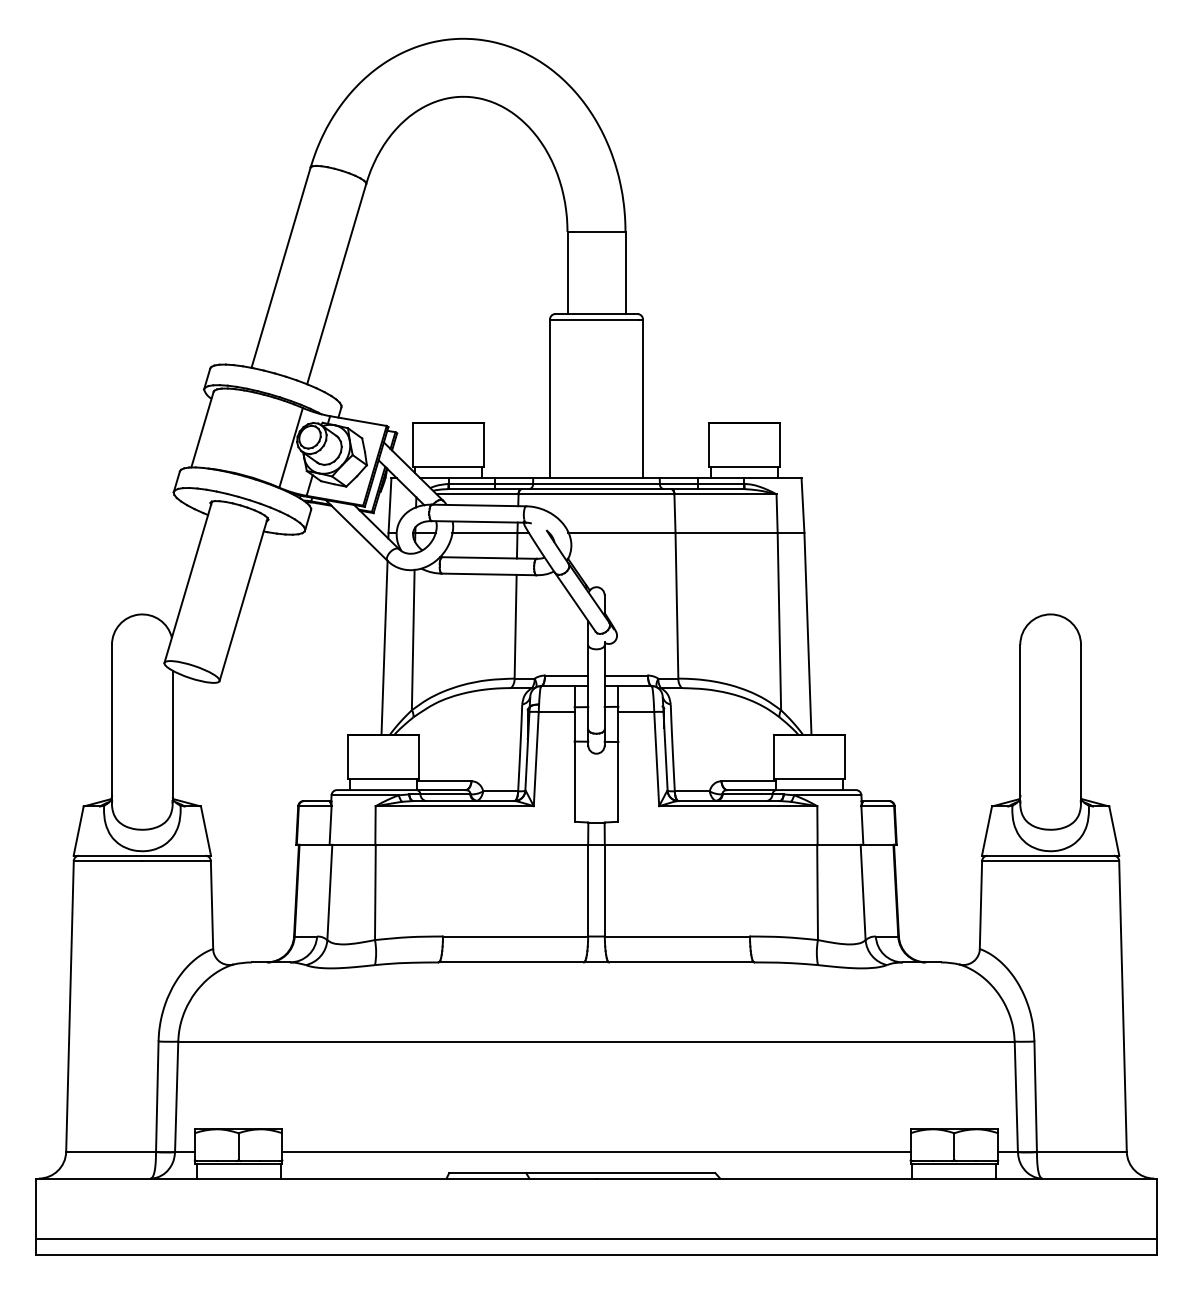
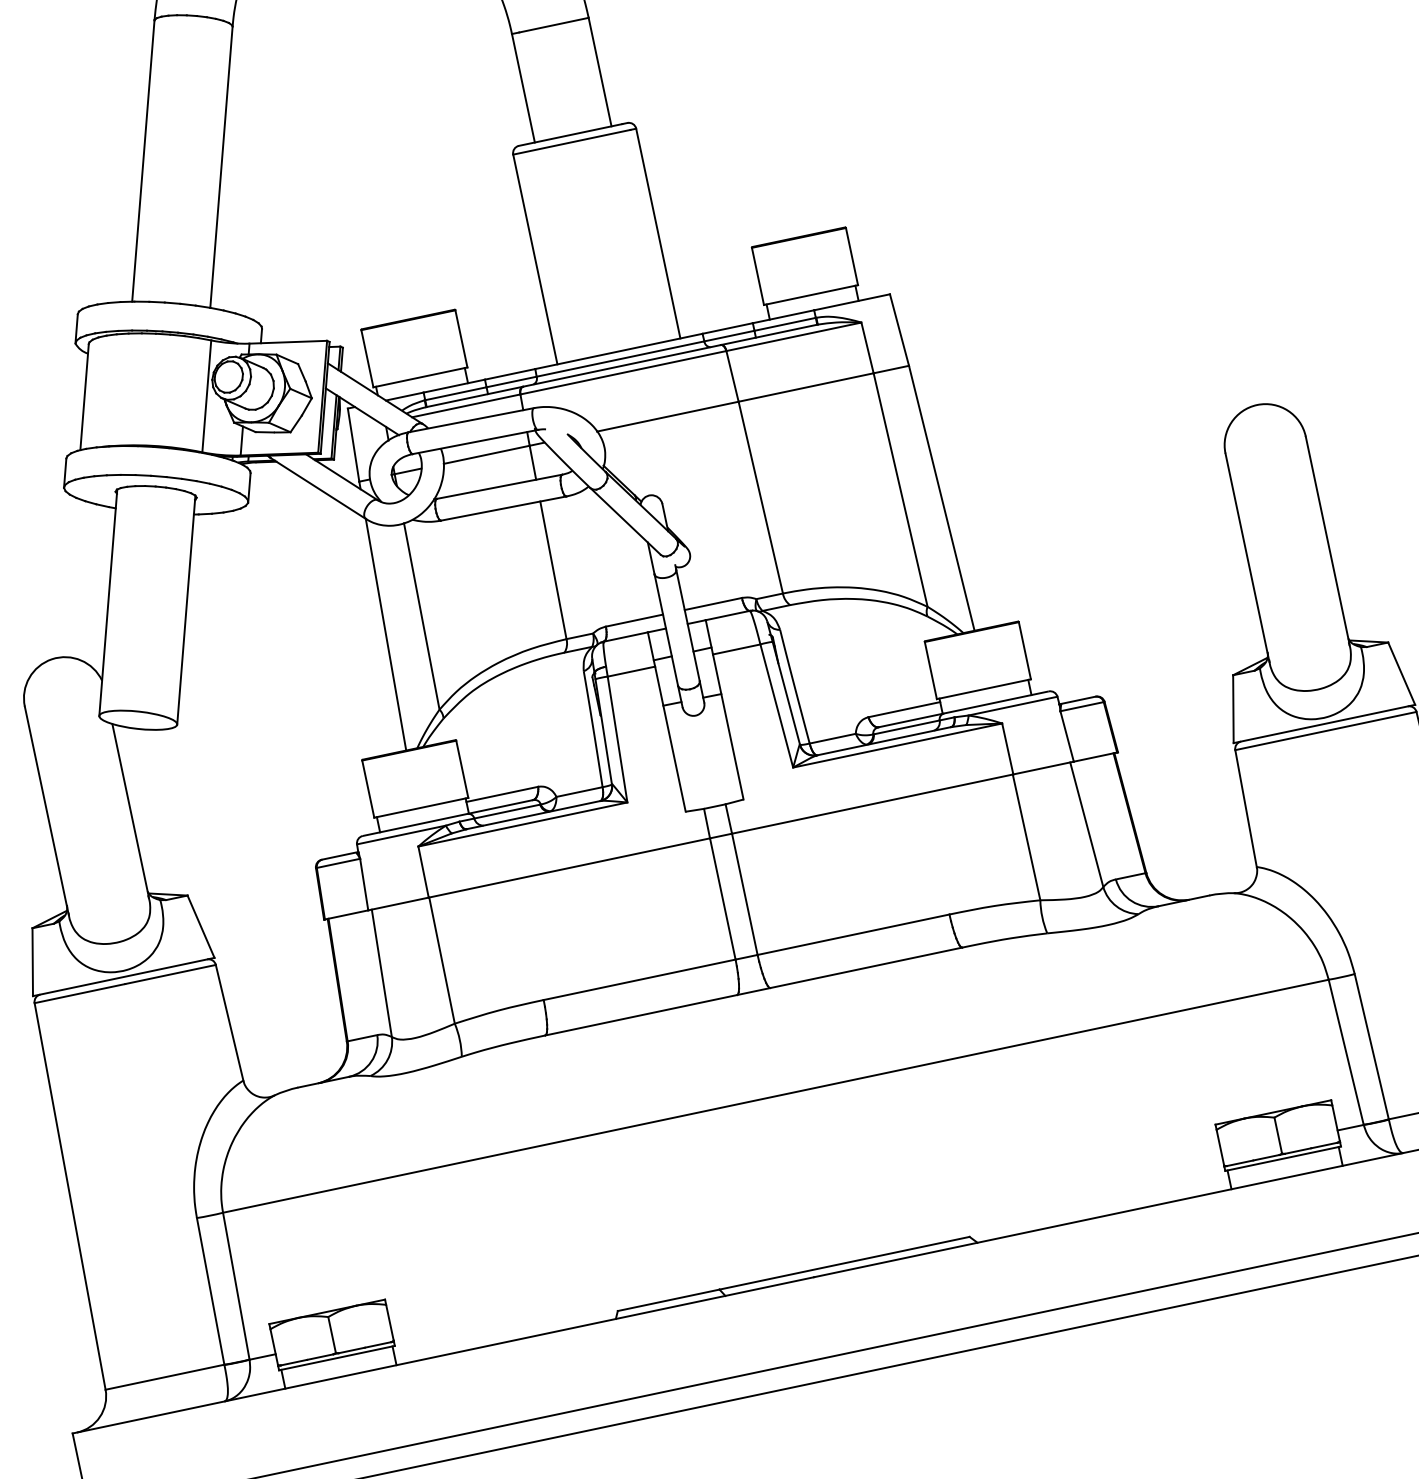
line: (596, 1152) -> (806, 1242), removed

